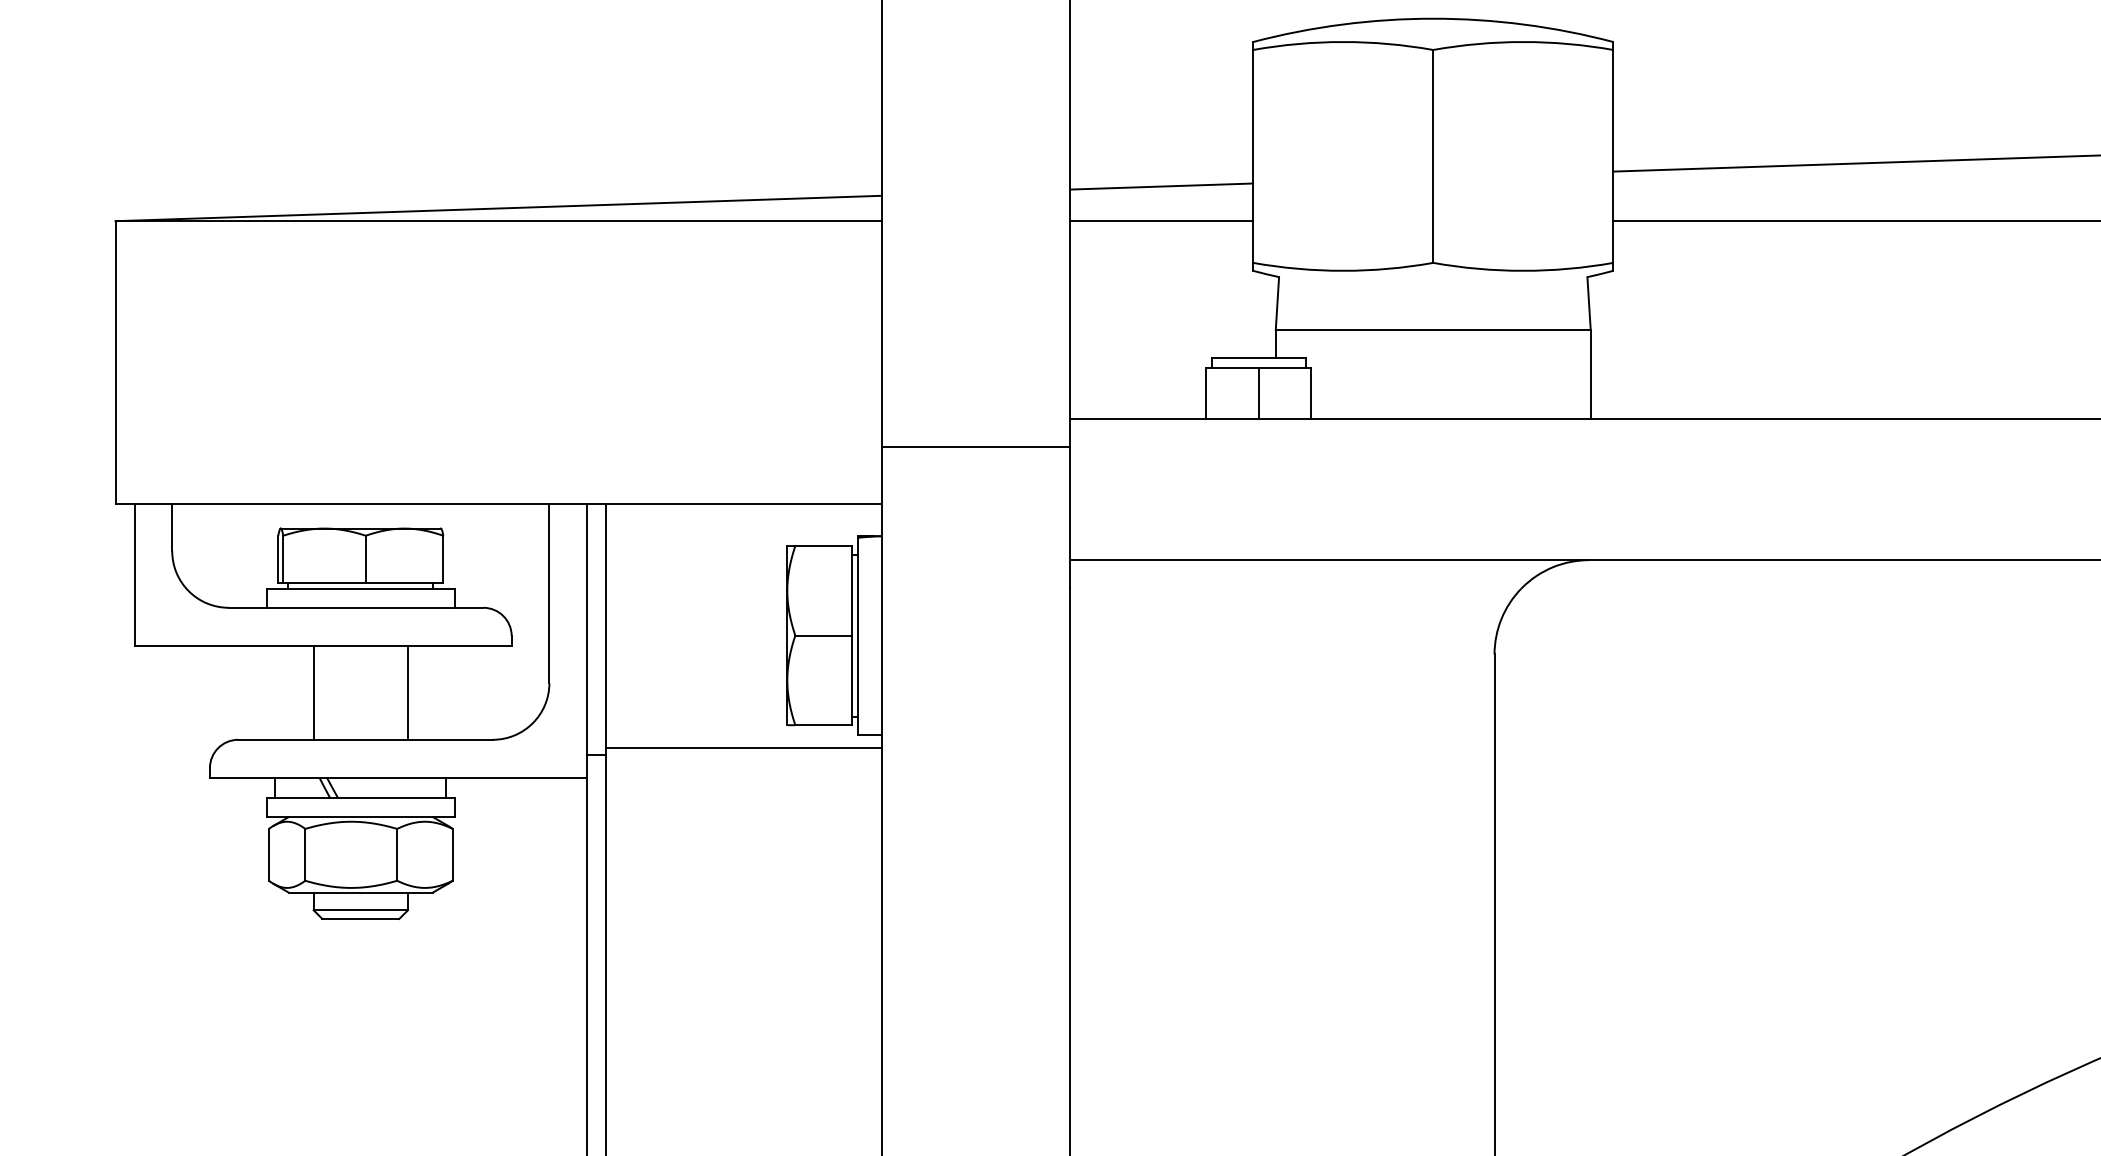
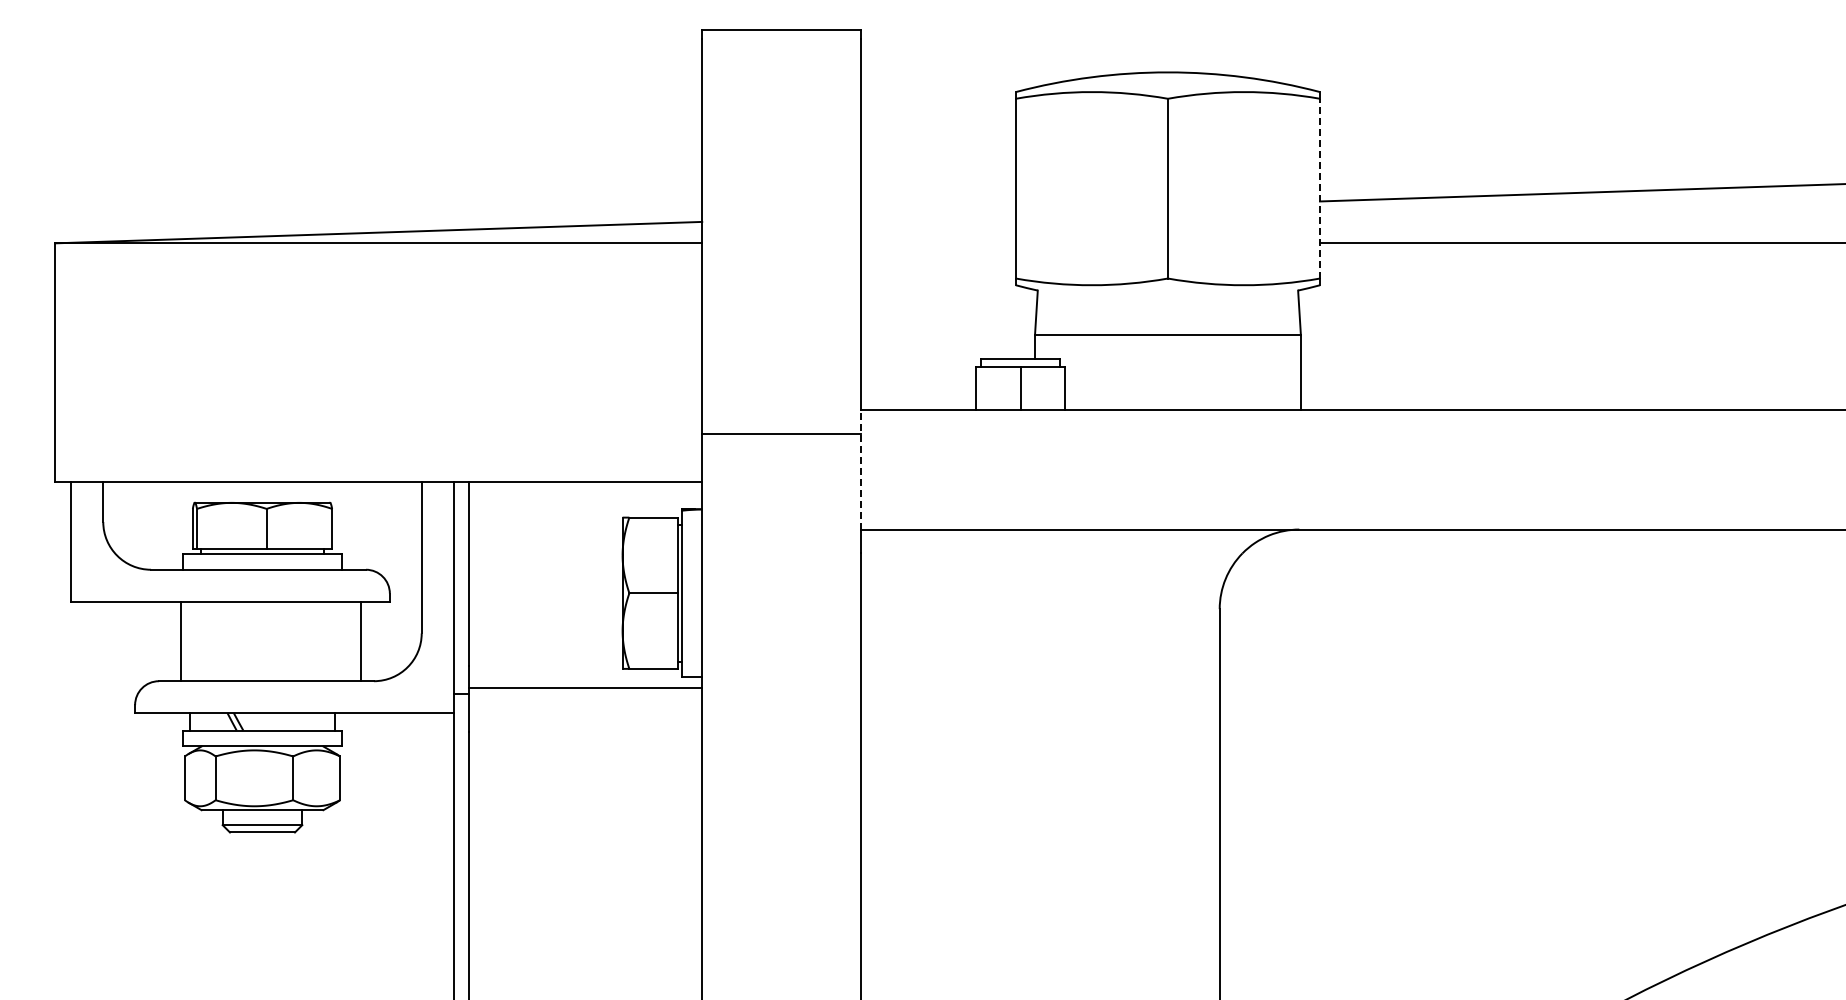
line: (1613, 156) -> (1320, 188), solid -> dashed
line: (1161, 185) -> (938, 213), removed
line: (1161, 221) -> (938, 243), removed
line: (1070, 489) -> (861, 469), solid -> dashed
line: (313, 692) -> (180, 641), moved
line: (408, 692) -> (361, 641), moved

